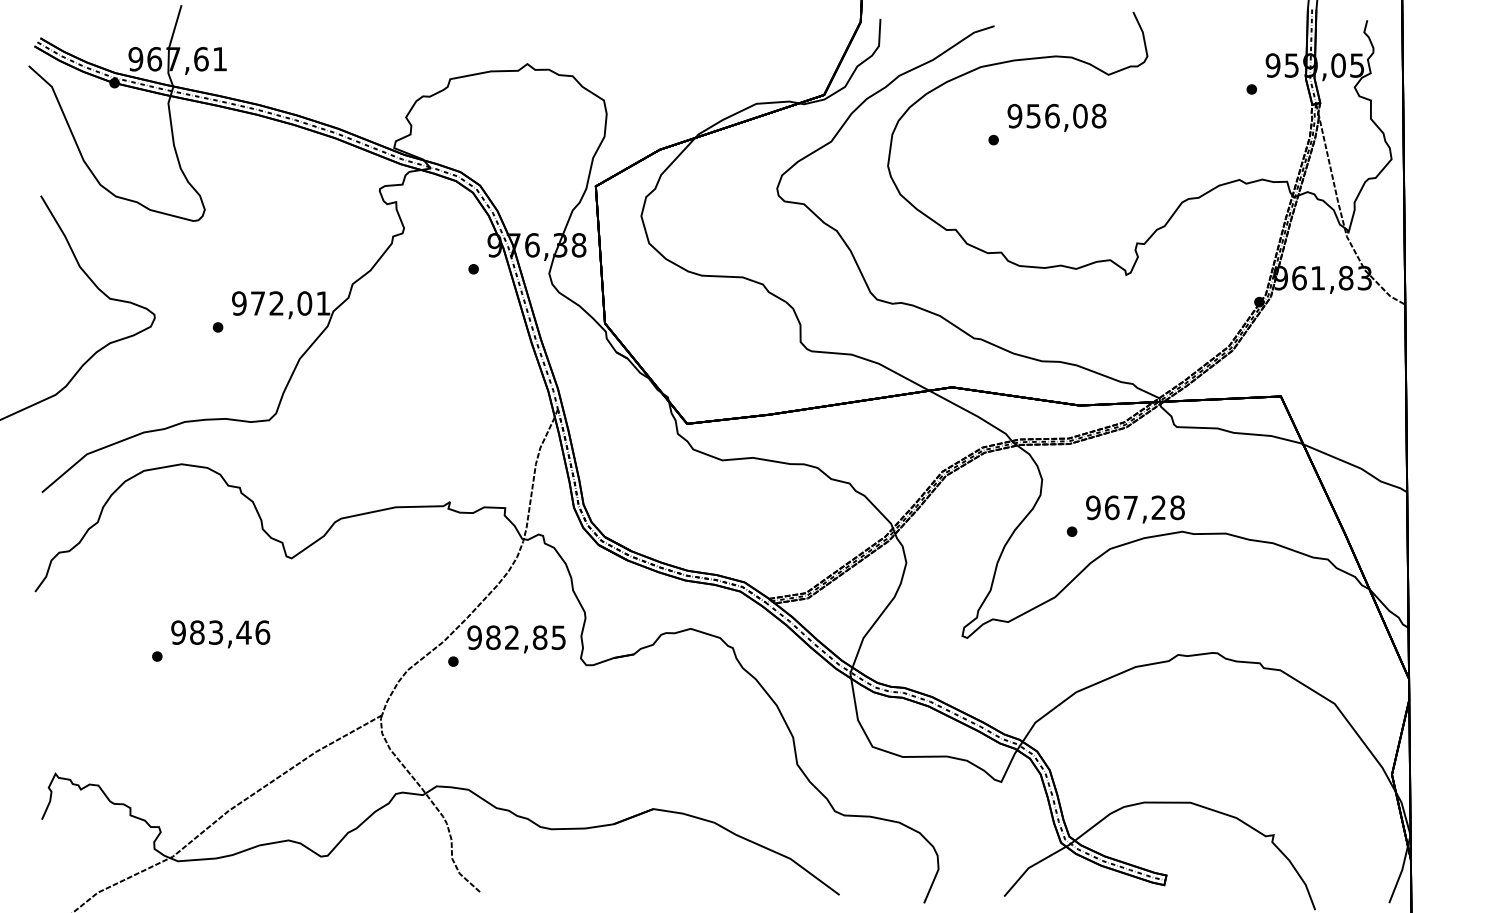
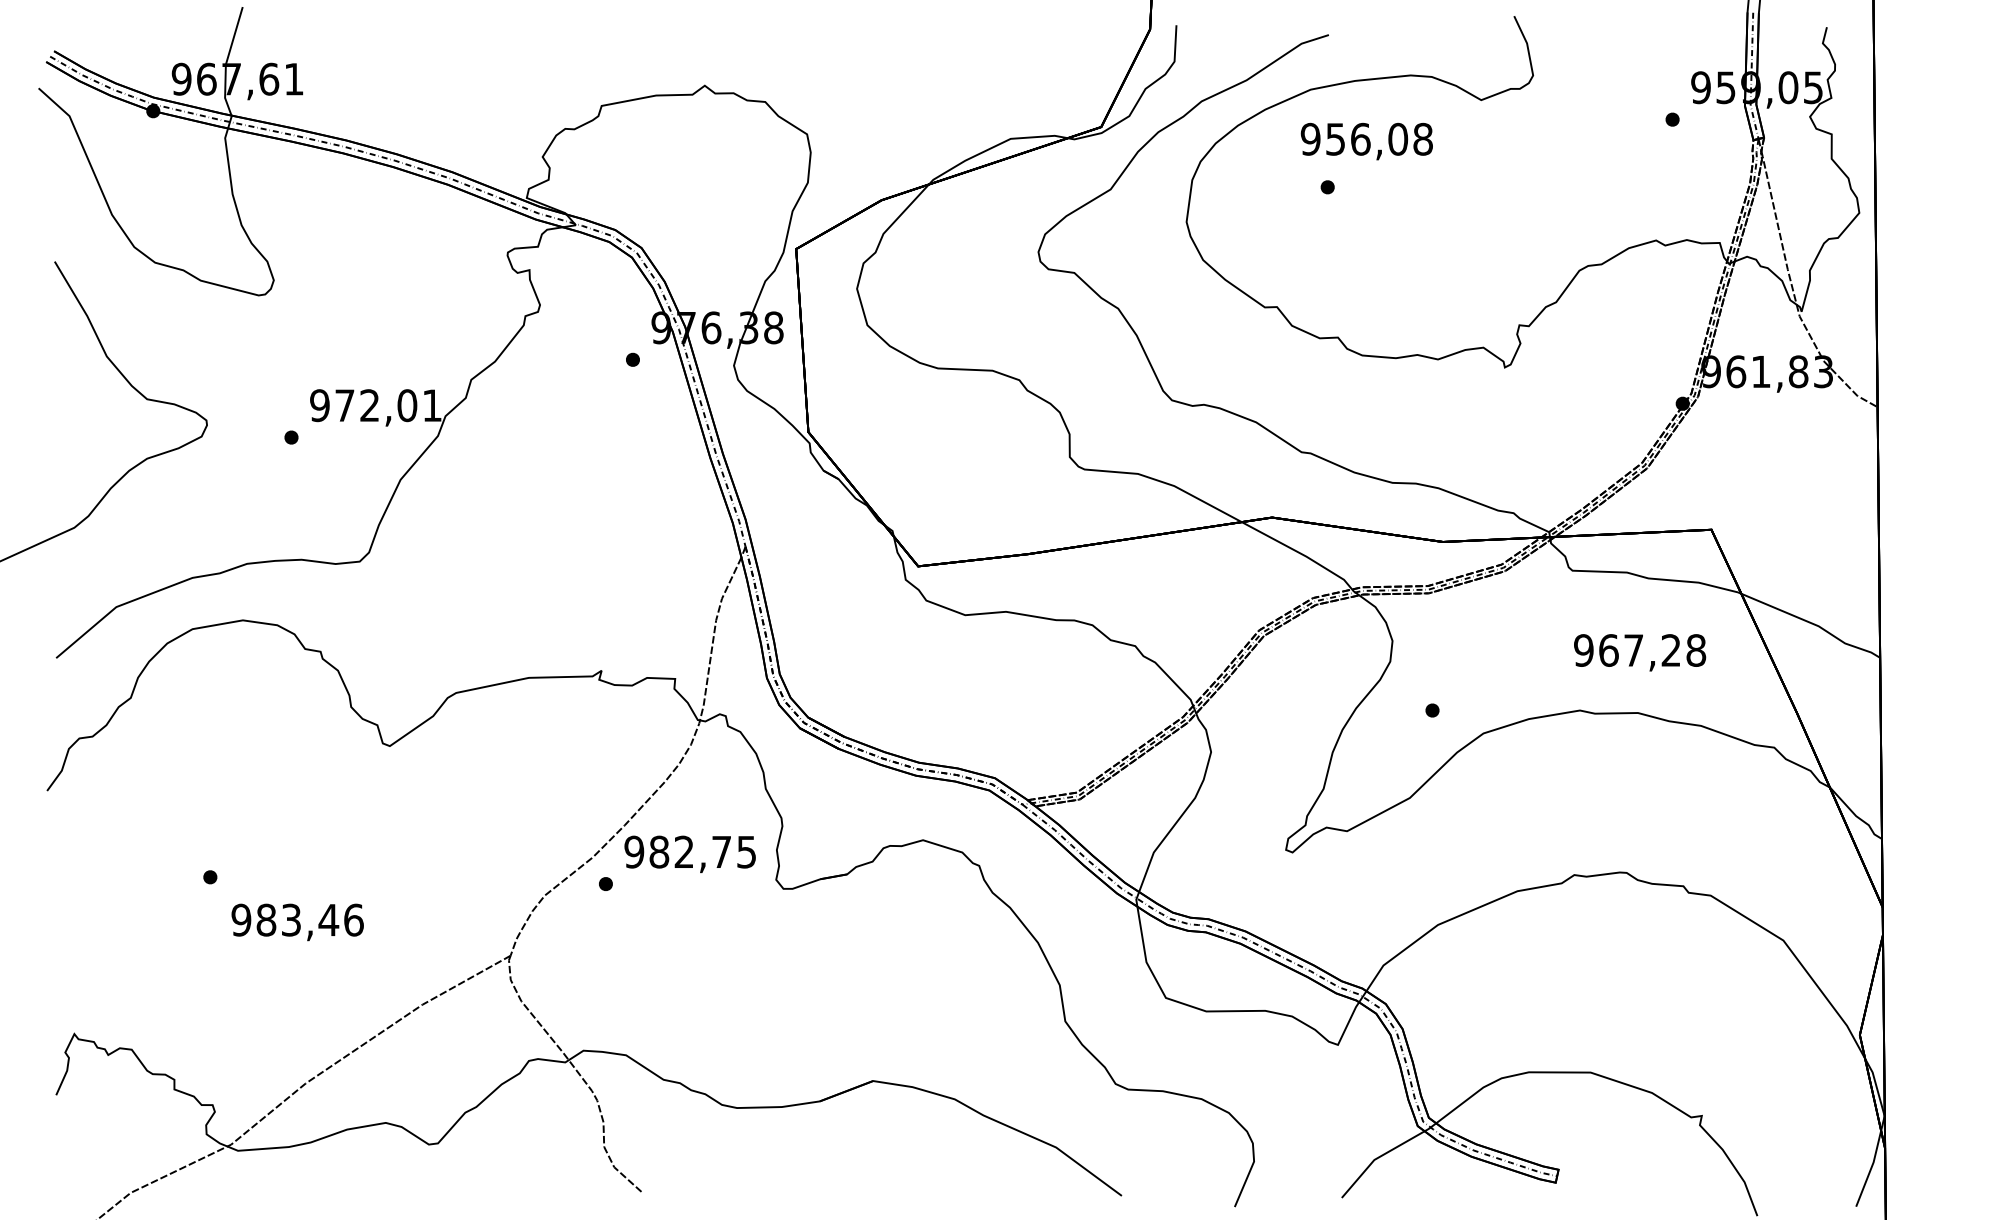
text: (1056, 117) -> (1366, 141), moved
text: (1135, 509) -> (1640, 652), moved
text: (220, 634) -> (297, 922), moved
text: (539, 637) -> (720, 851), 982,85 -> 982,75

